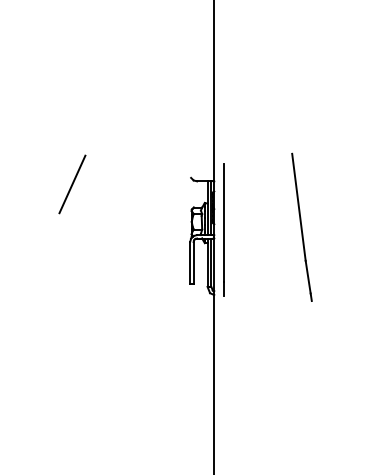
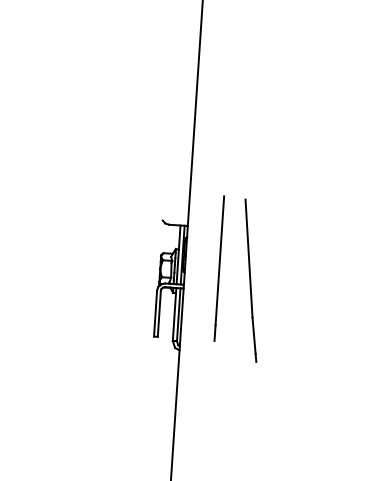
line: (72, 184) -> (32, 219), removed
line: (301, 226) -> (250, 279), moved
line: (223, 229) -> (219, 267), moved

